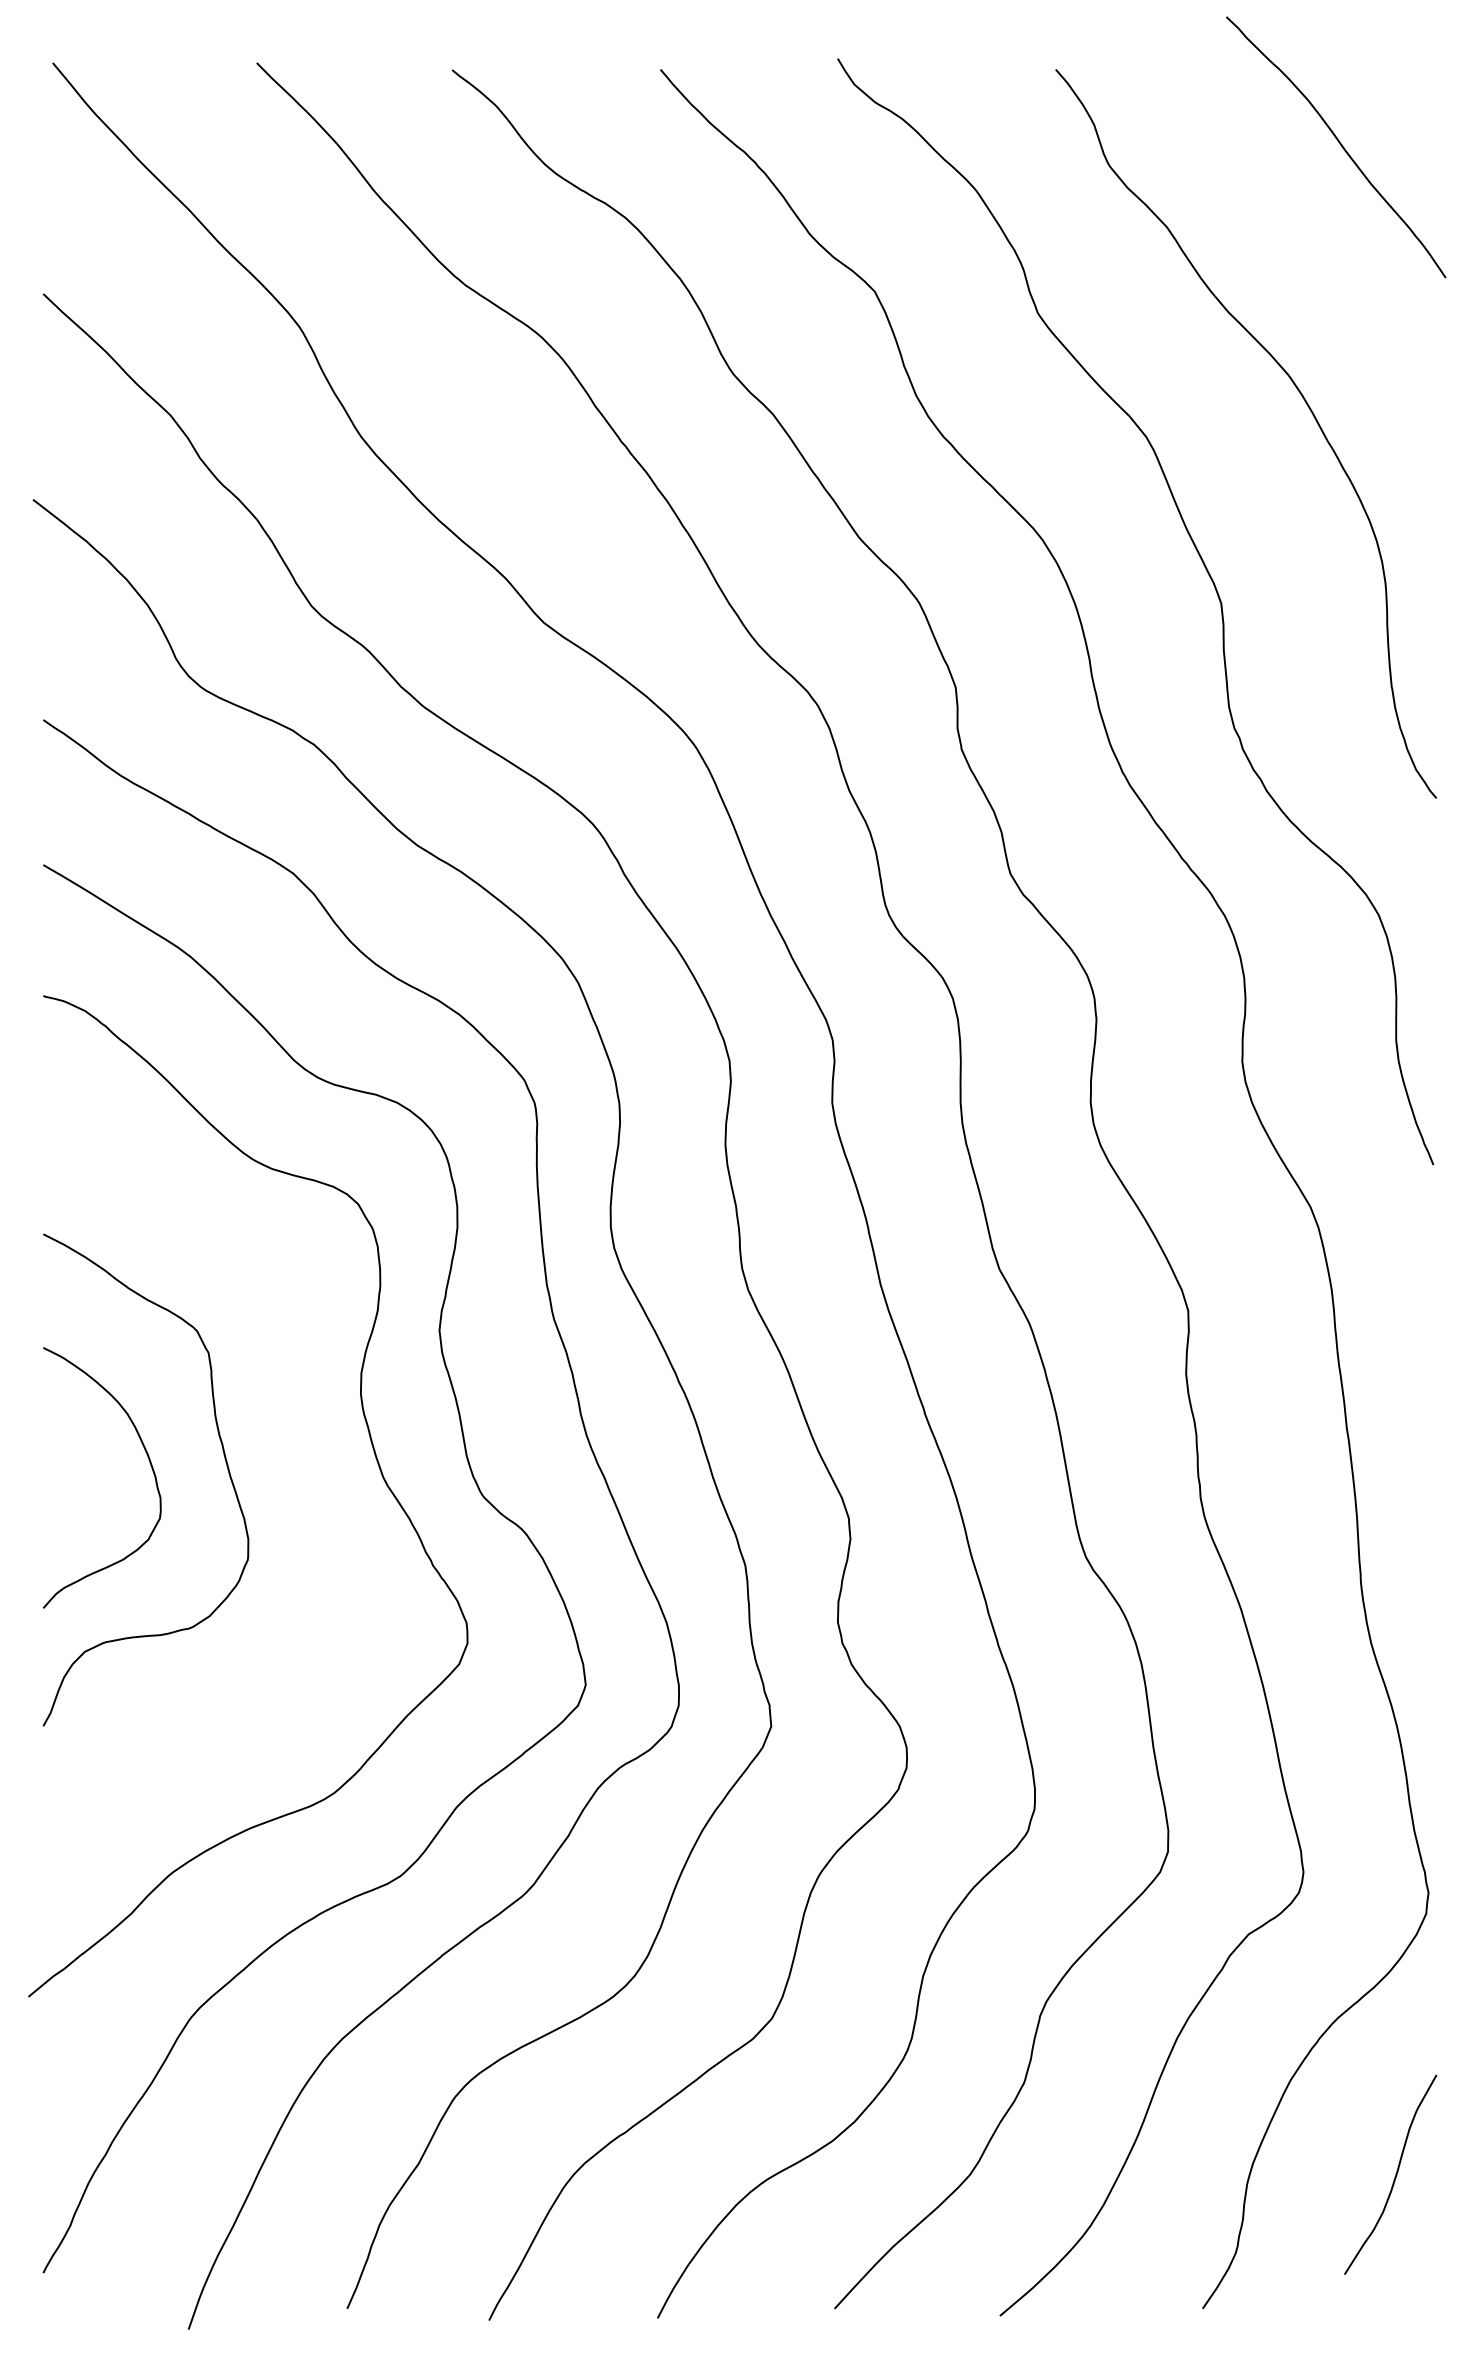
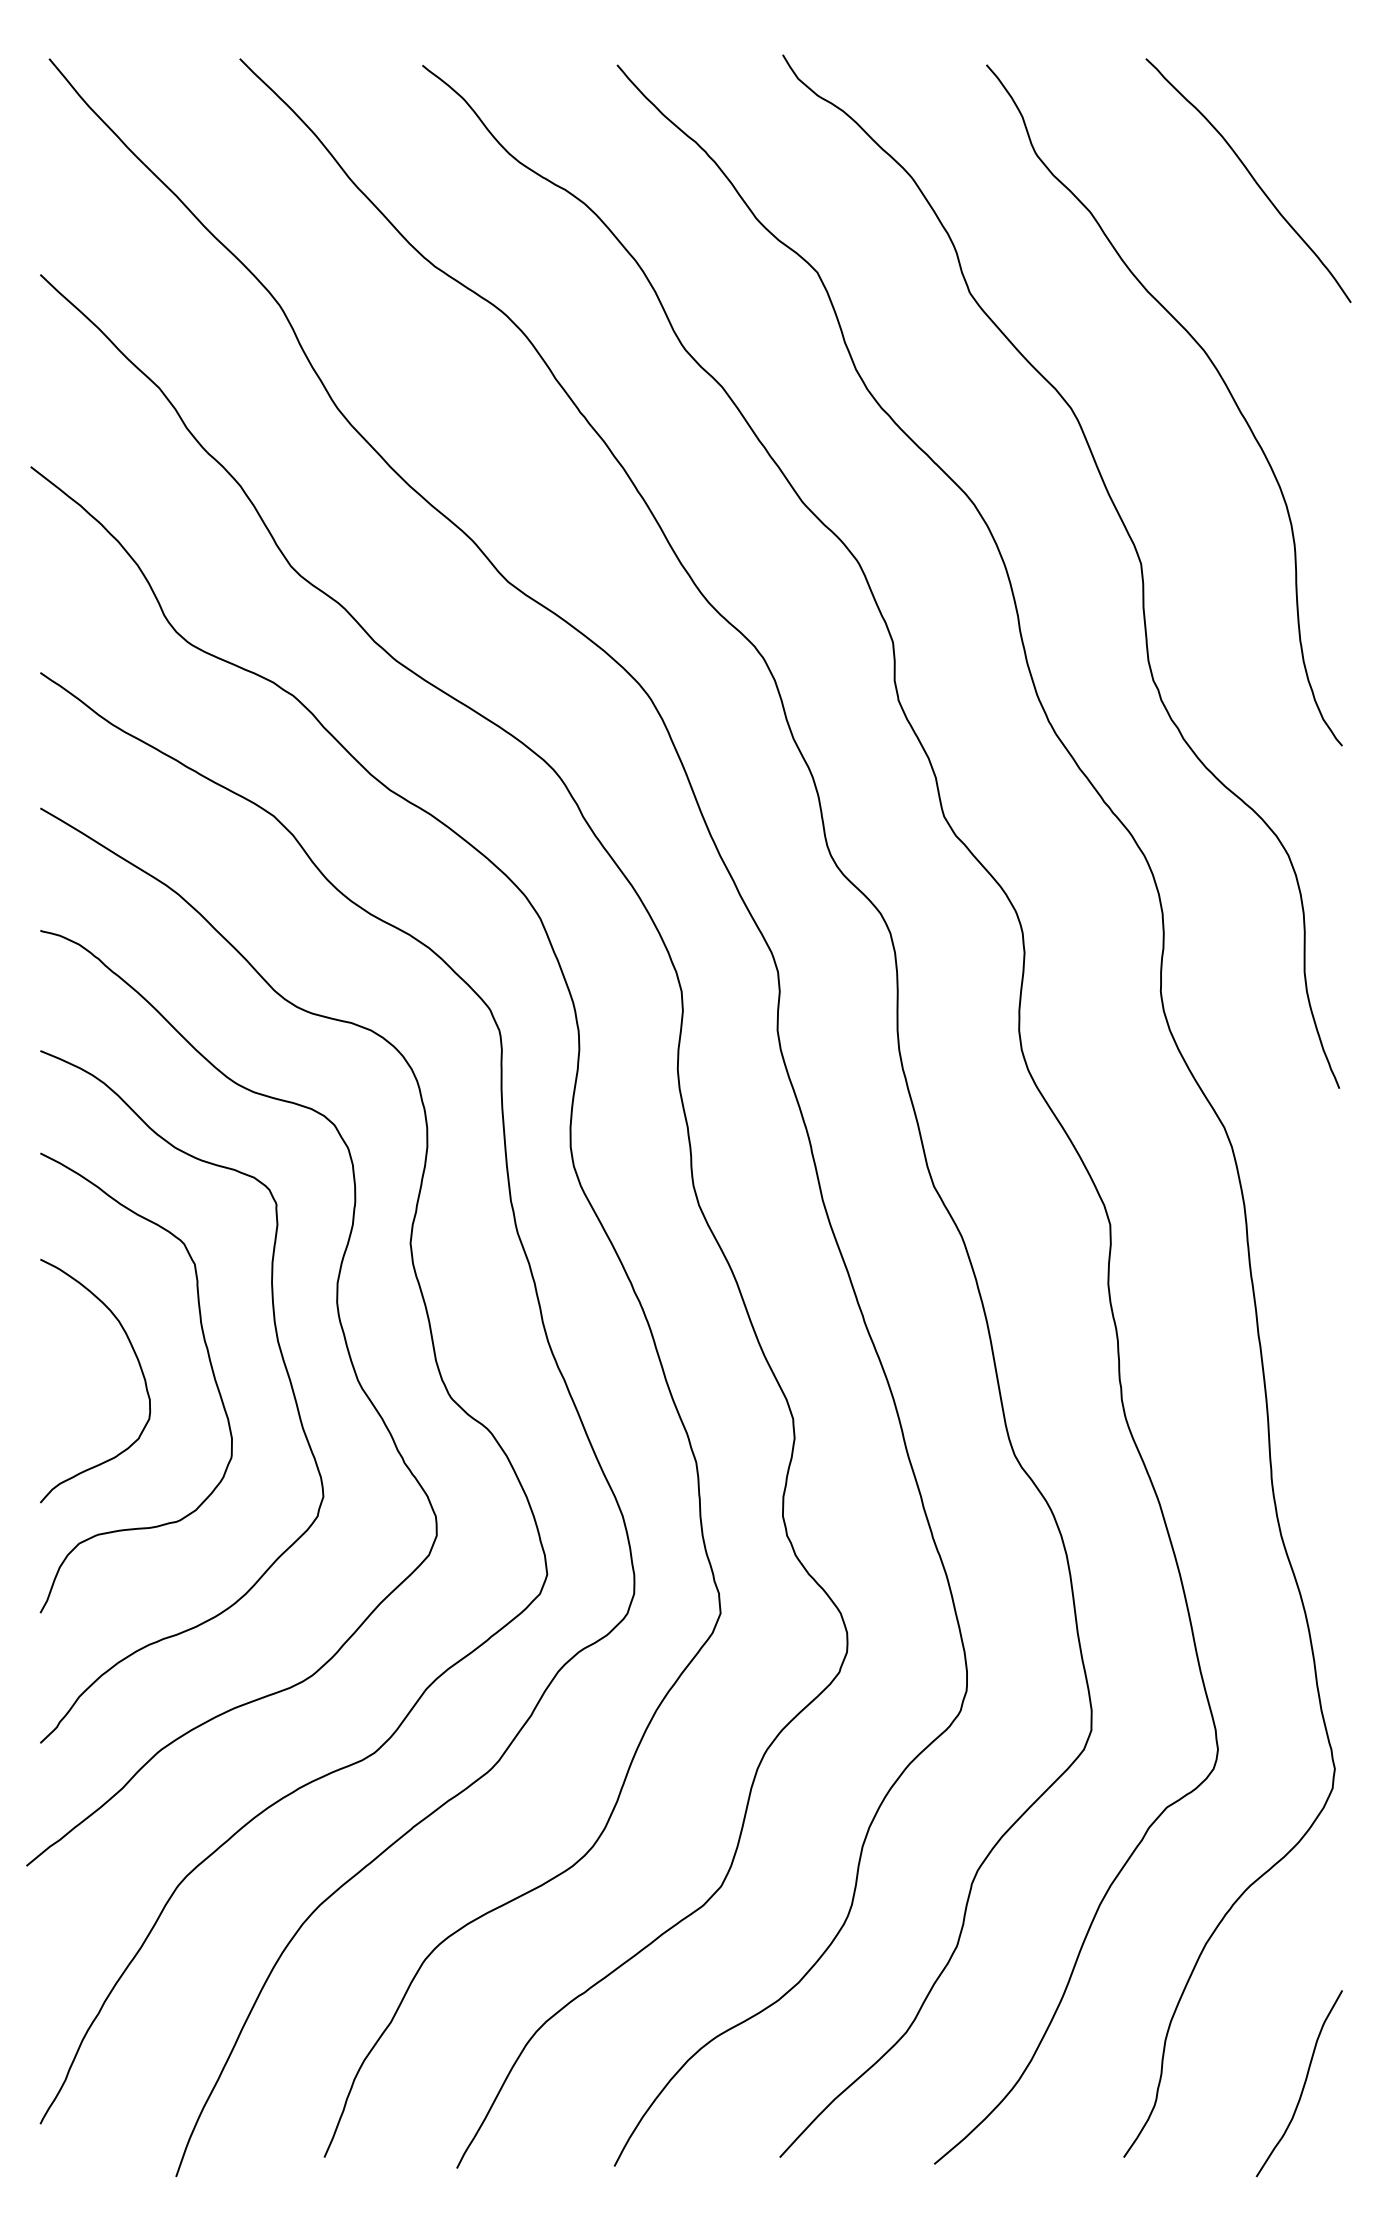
curve: (1339, 144) -> (1251, 177), moved
curve: (303, 1459) -> (283, 1363), added
curve: (1394, 2176) -> (1303, 2085), moved

